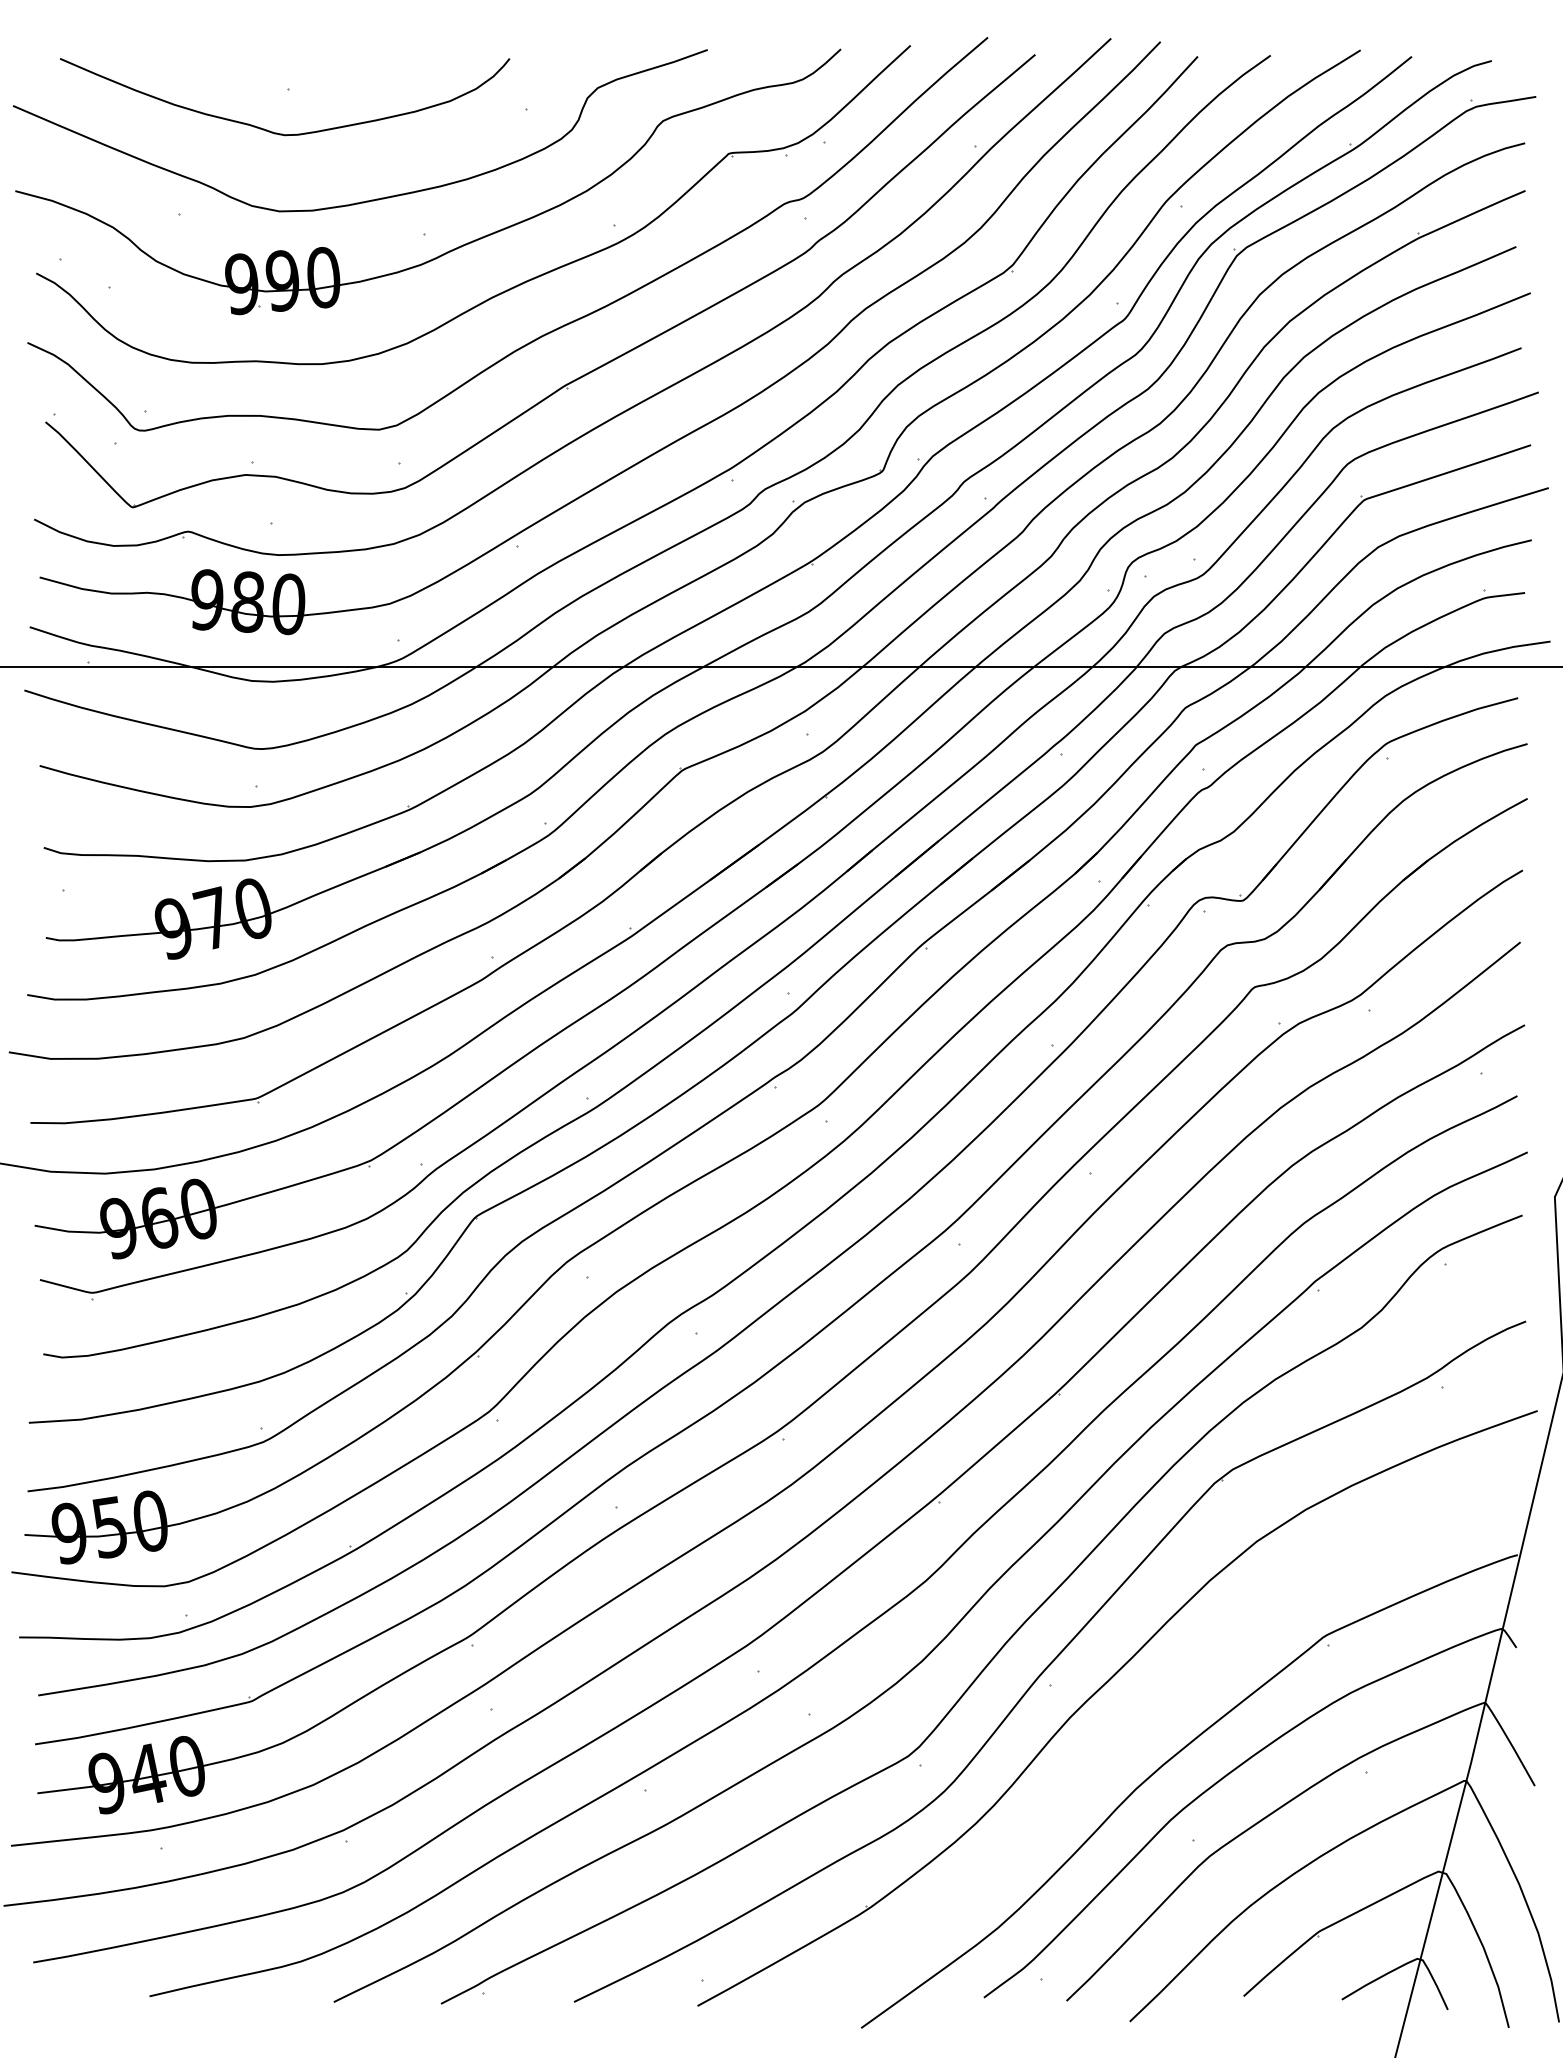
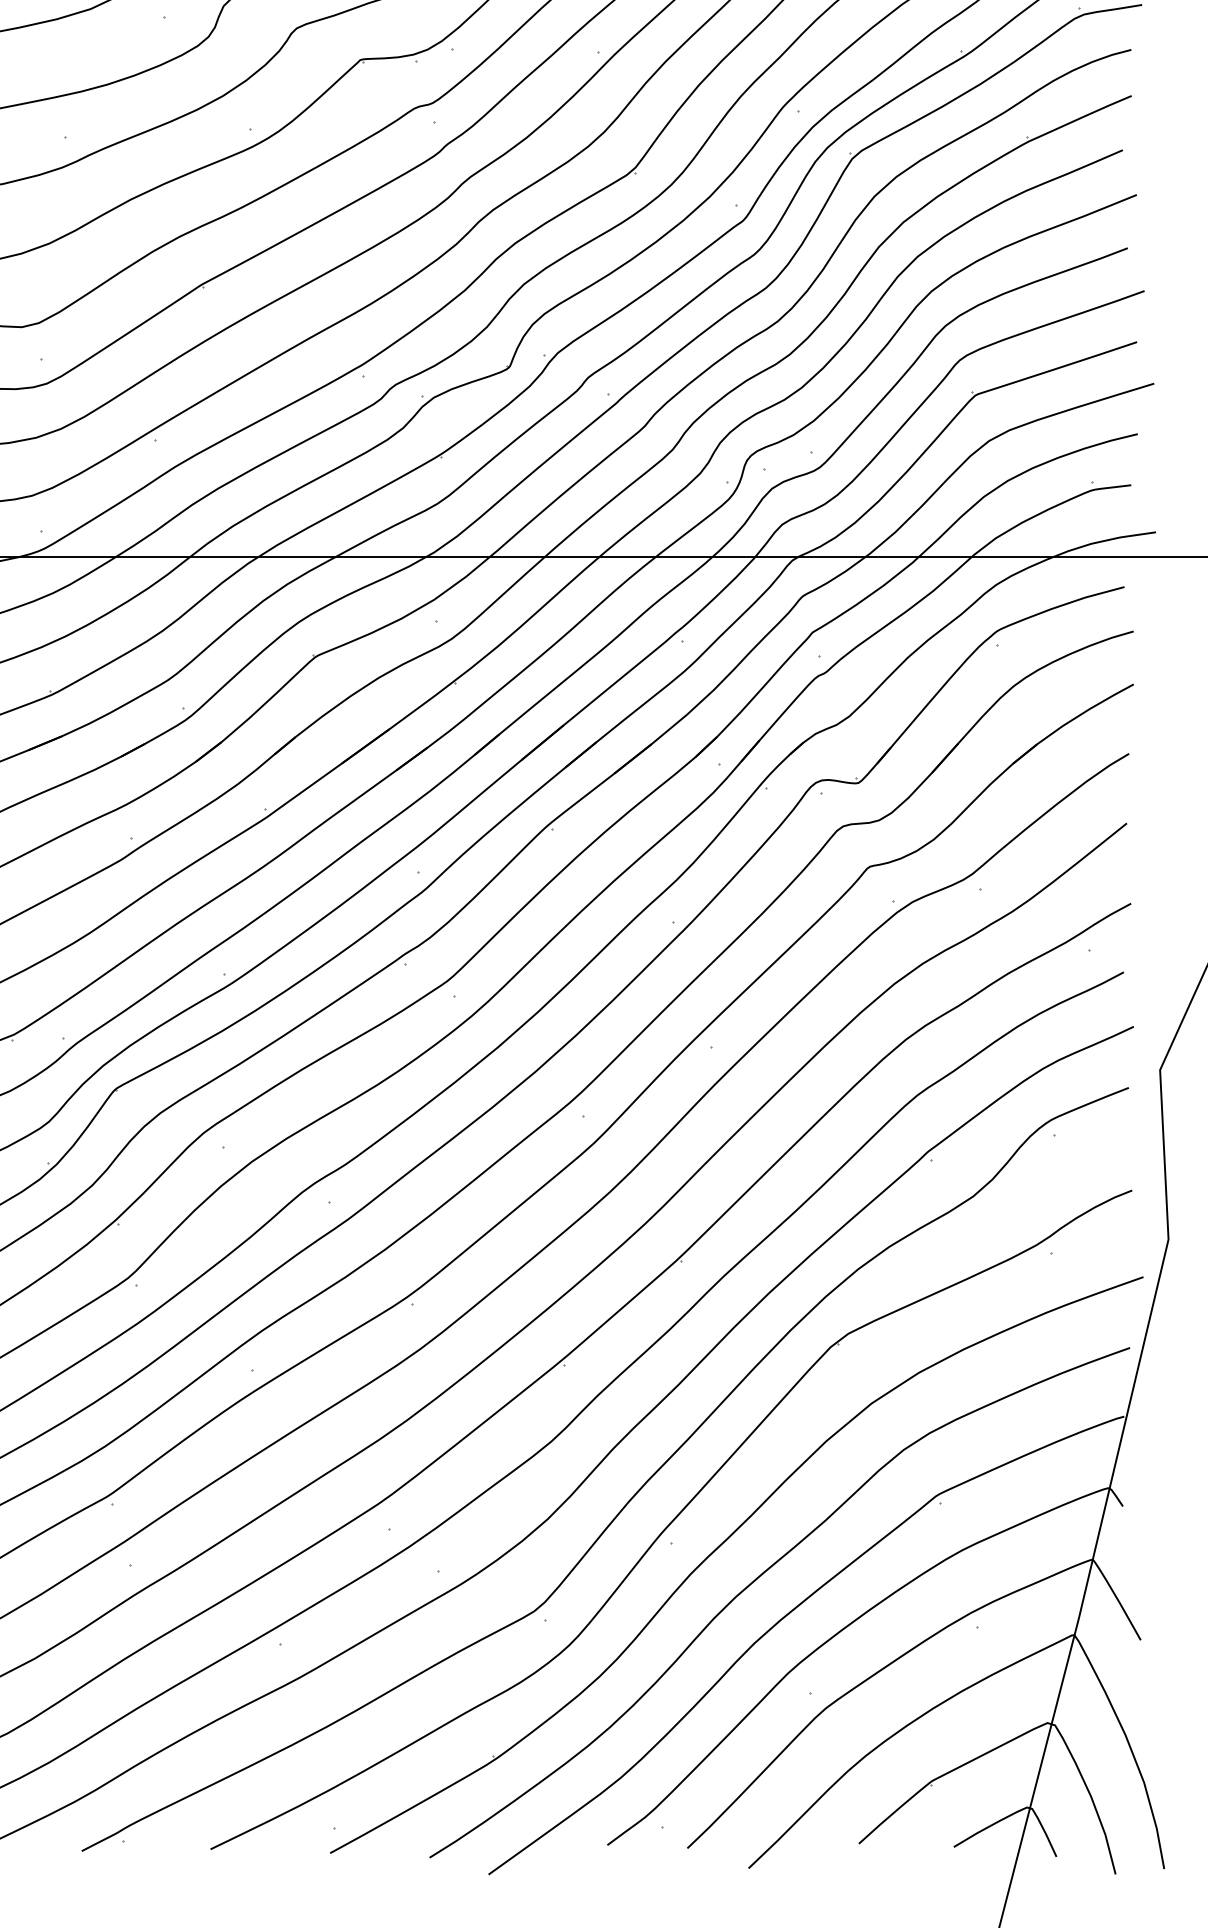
curve: (1141, 1721) -> (759, 1577), added

